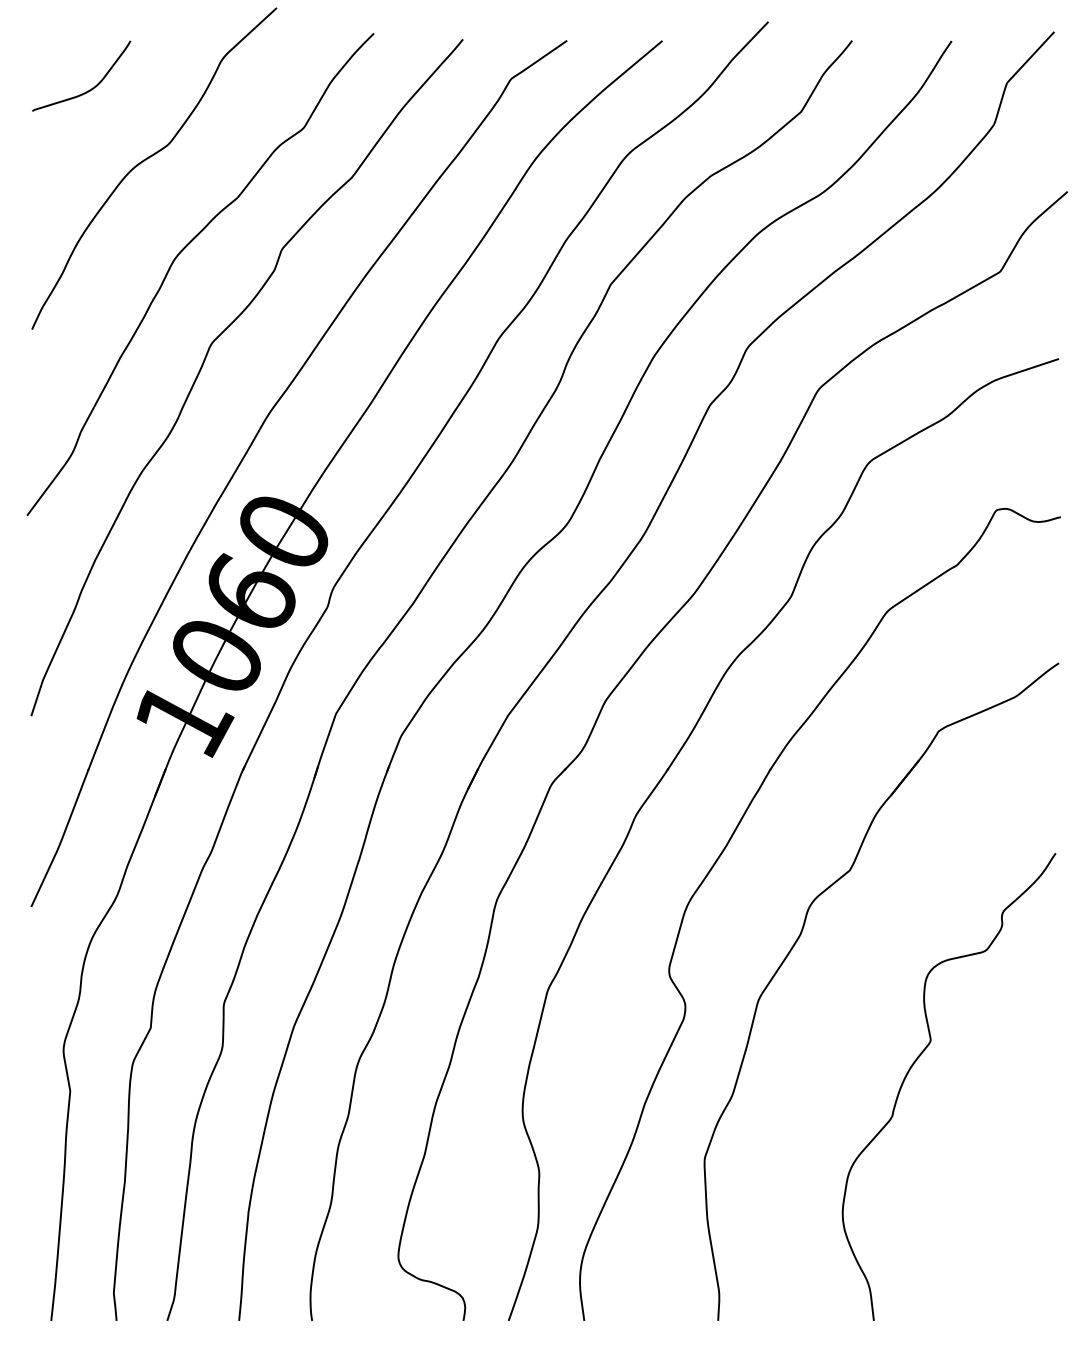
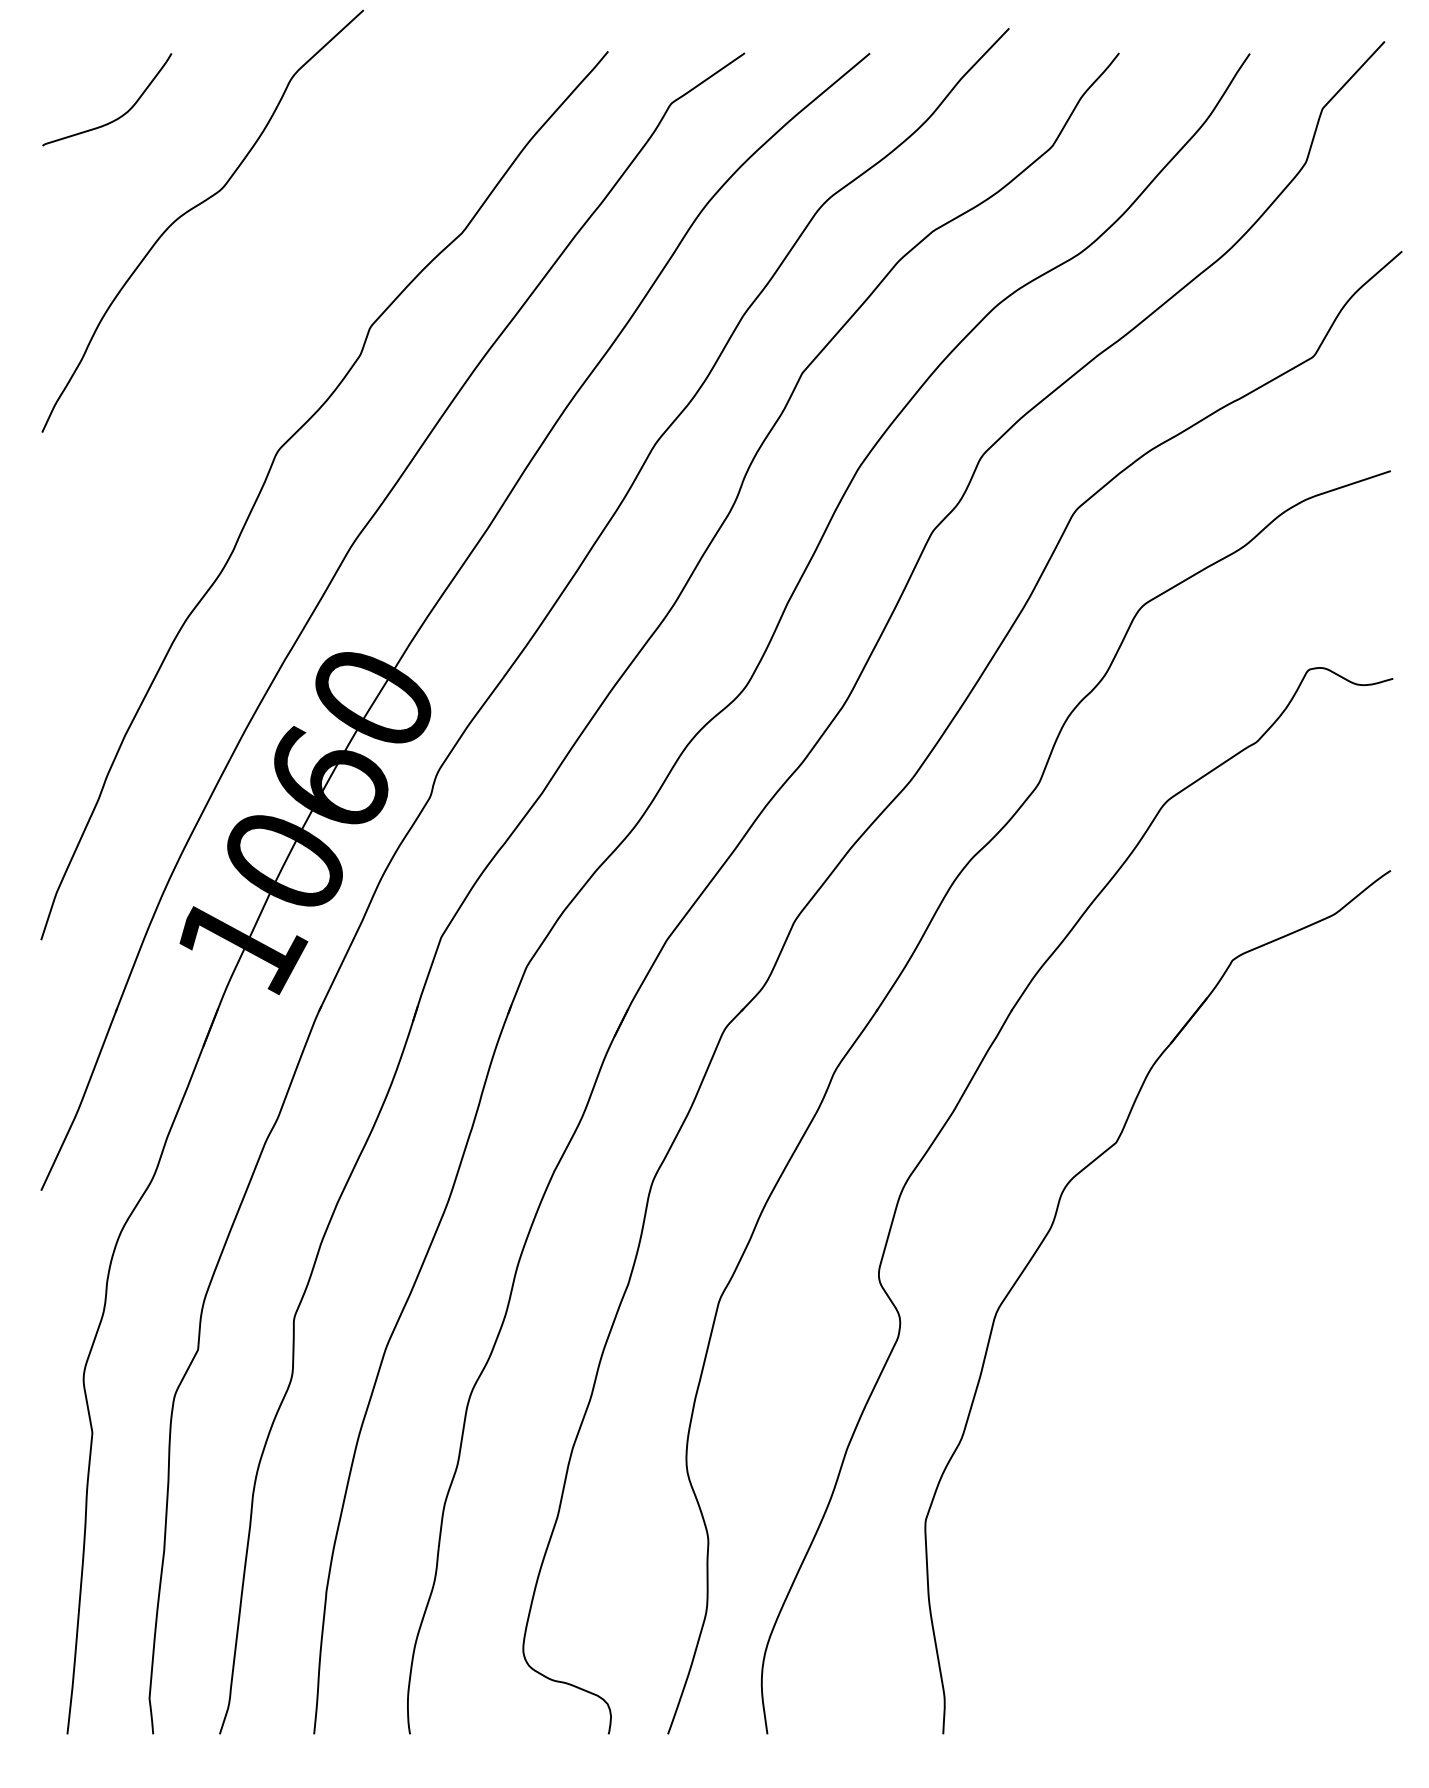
curve: (176, 257) -> (232, 338), removed
curve: (916, 1061) -> (1203, 1393), removed

